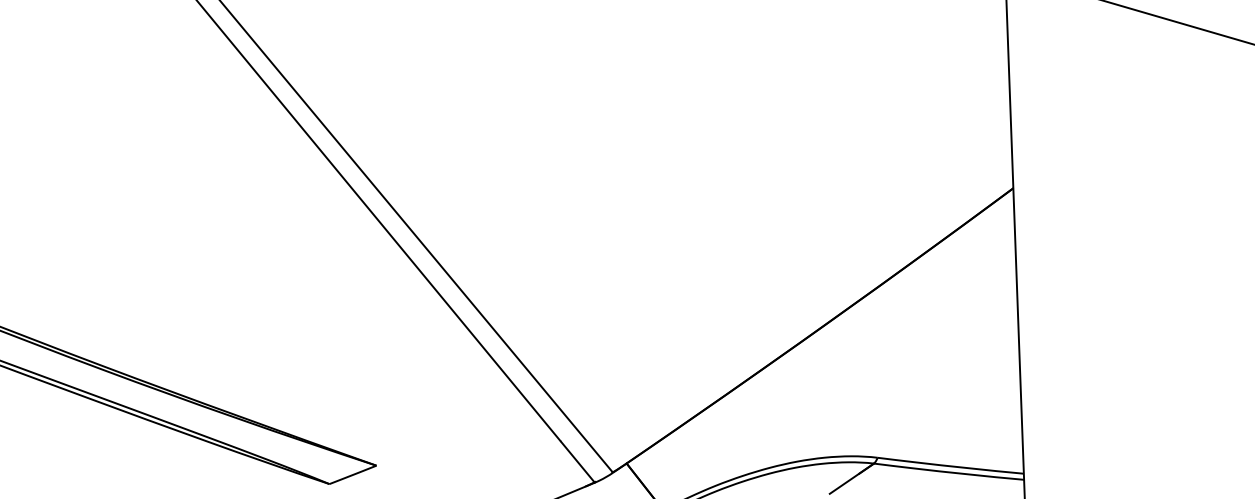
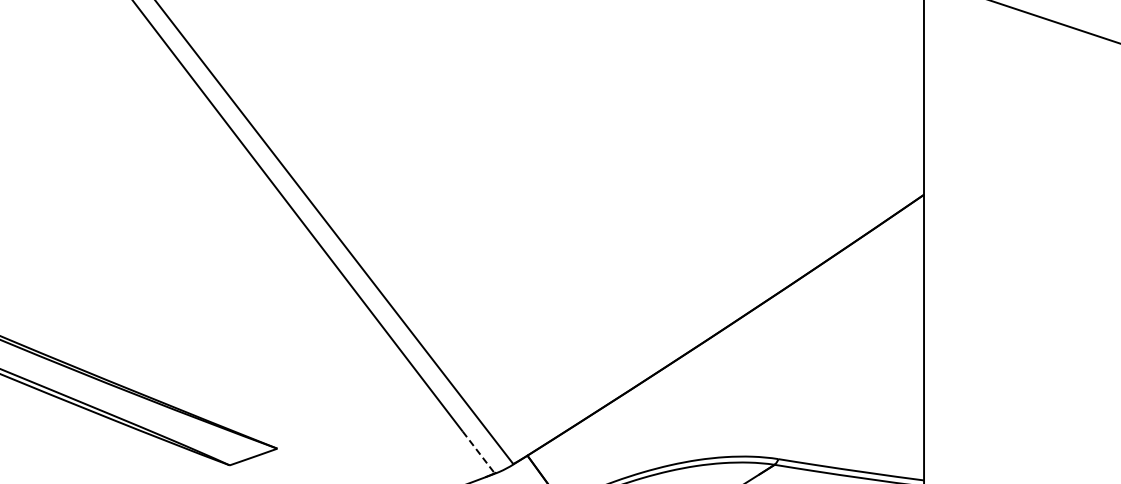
line: (577, 462) -> (478, 452), solid -> dashed

